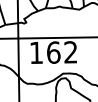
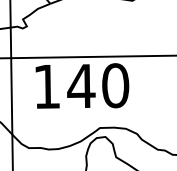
text: (61, 52) -> (96, 85), 162 -> 140

